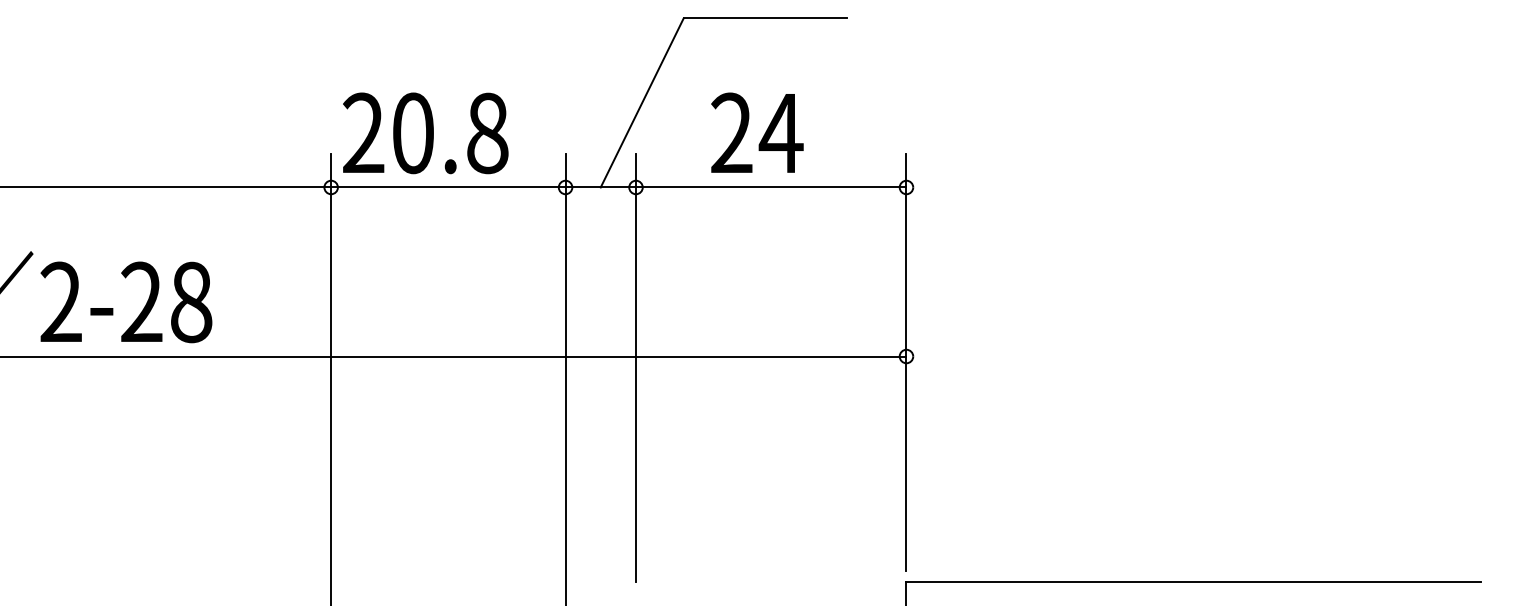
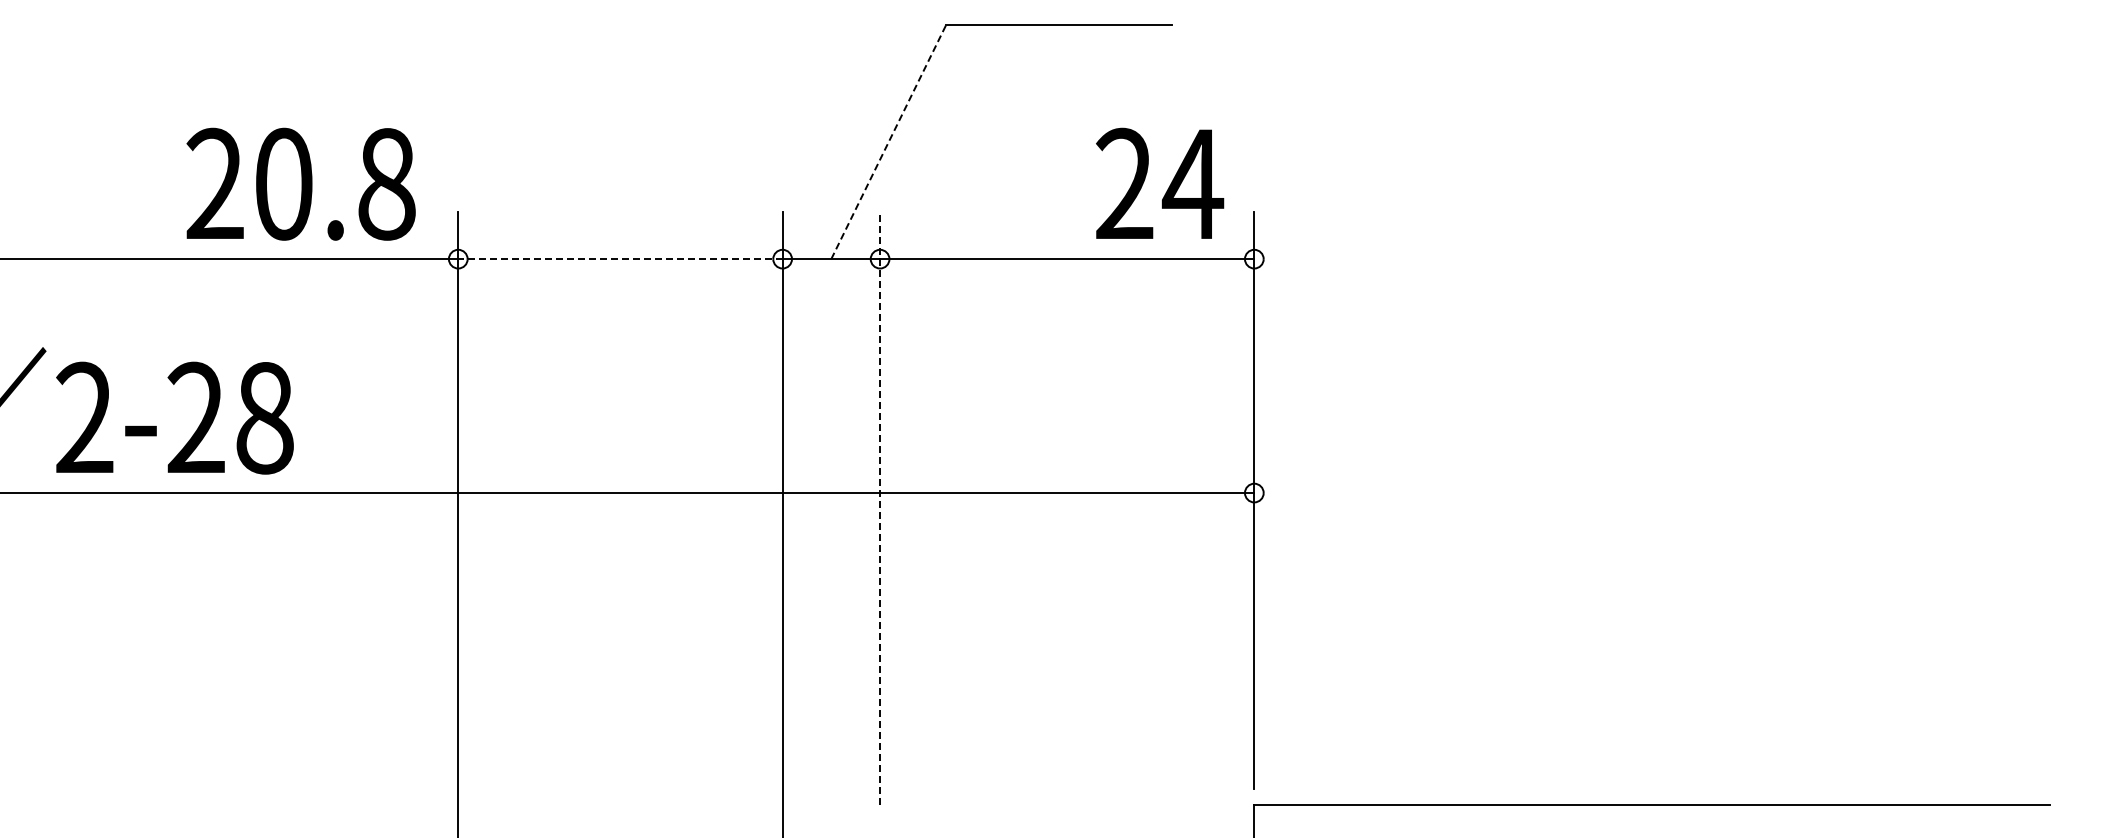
line: (642, 102) -> (888, 141), solid -> dashed
text: (425, 132) -> (300, 183), moved
text: (757, 132) -> (1160, 182), moved
line: (447, 187) -> (619, 259), solid -> dashed
line: (636, 367) -> (880, 508), solid -> dashed

